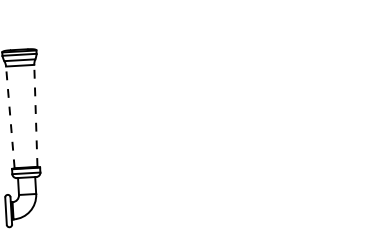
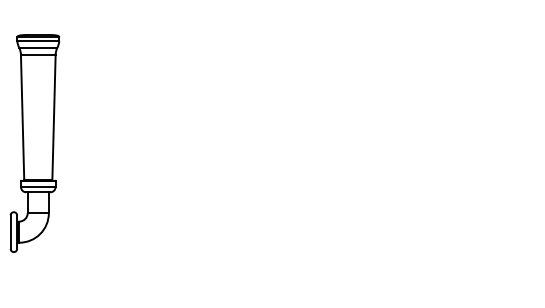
line: (36, 116) -> (54, 117), dashed -> solid
line: (10, 117) -> (22, 117), dashed -> solid

